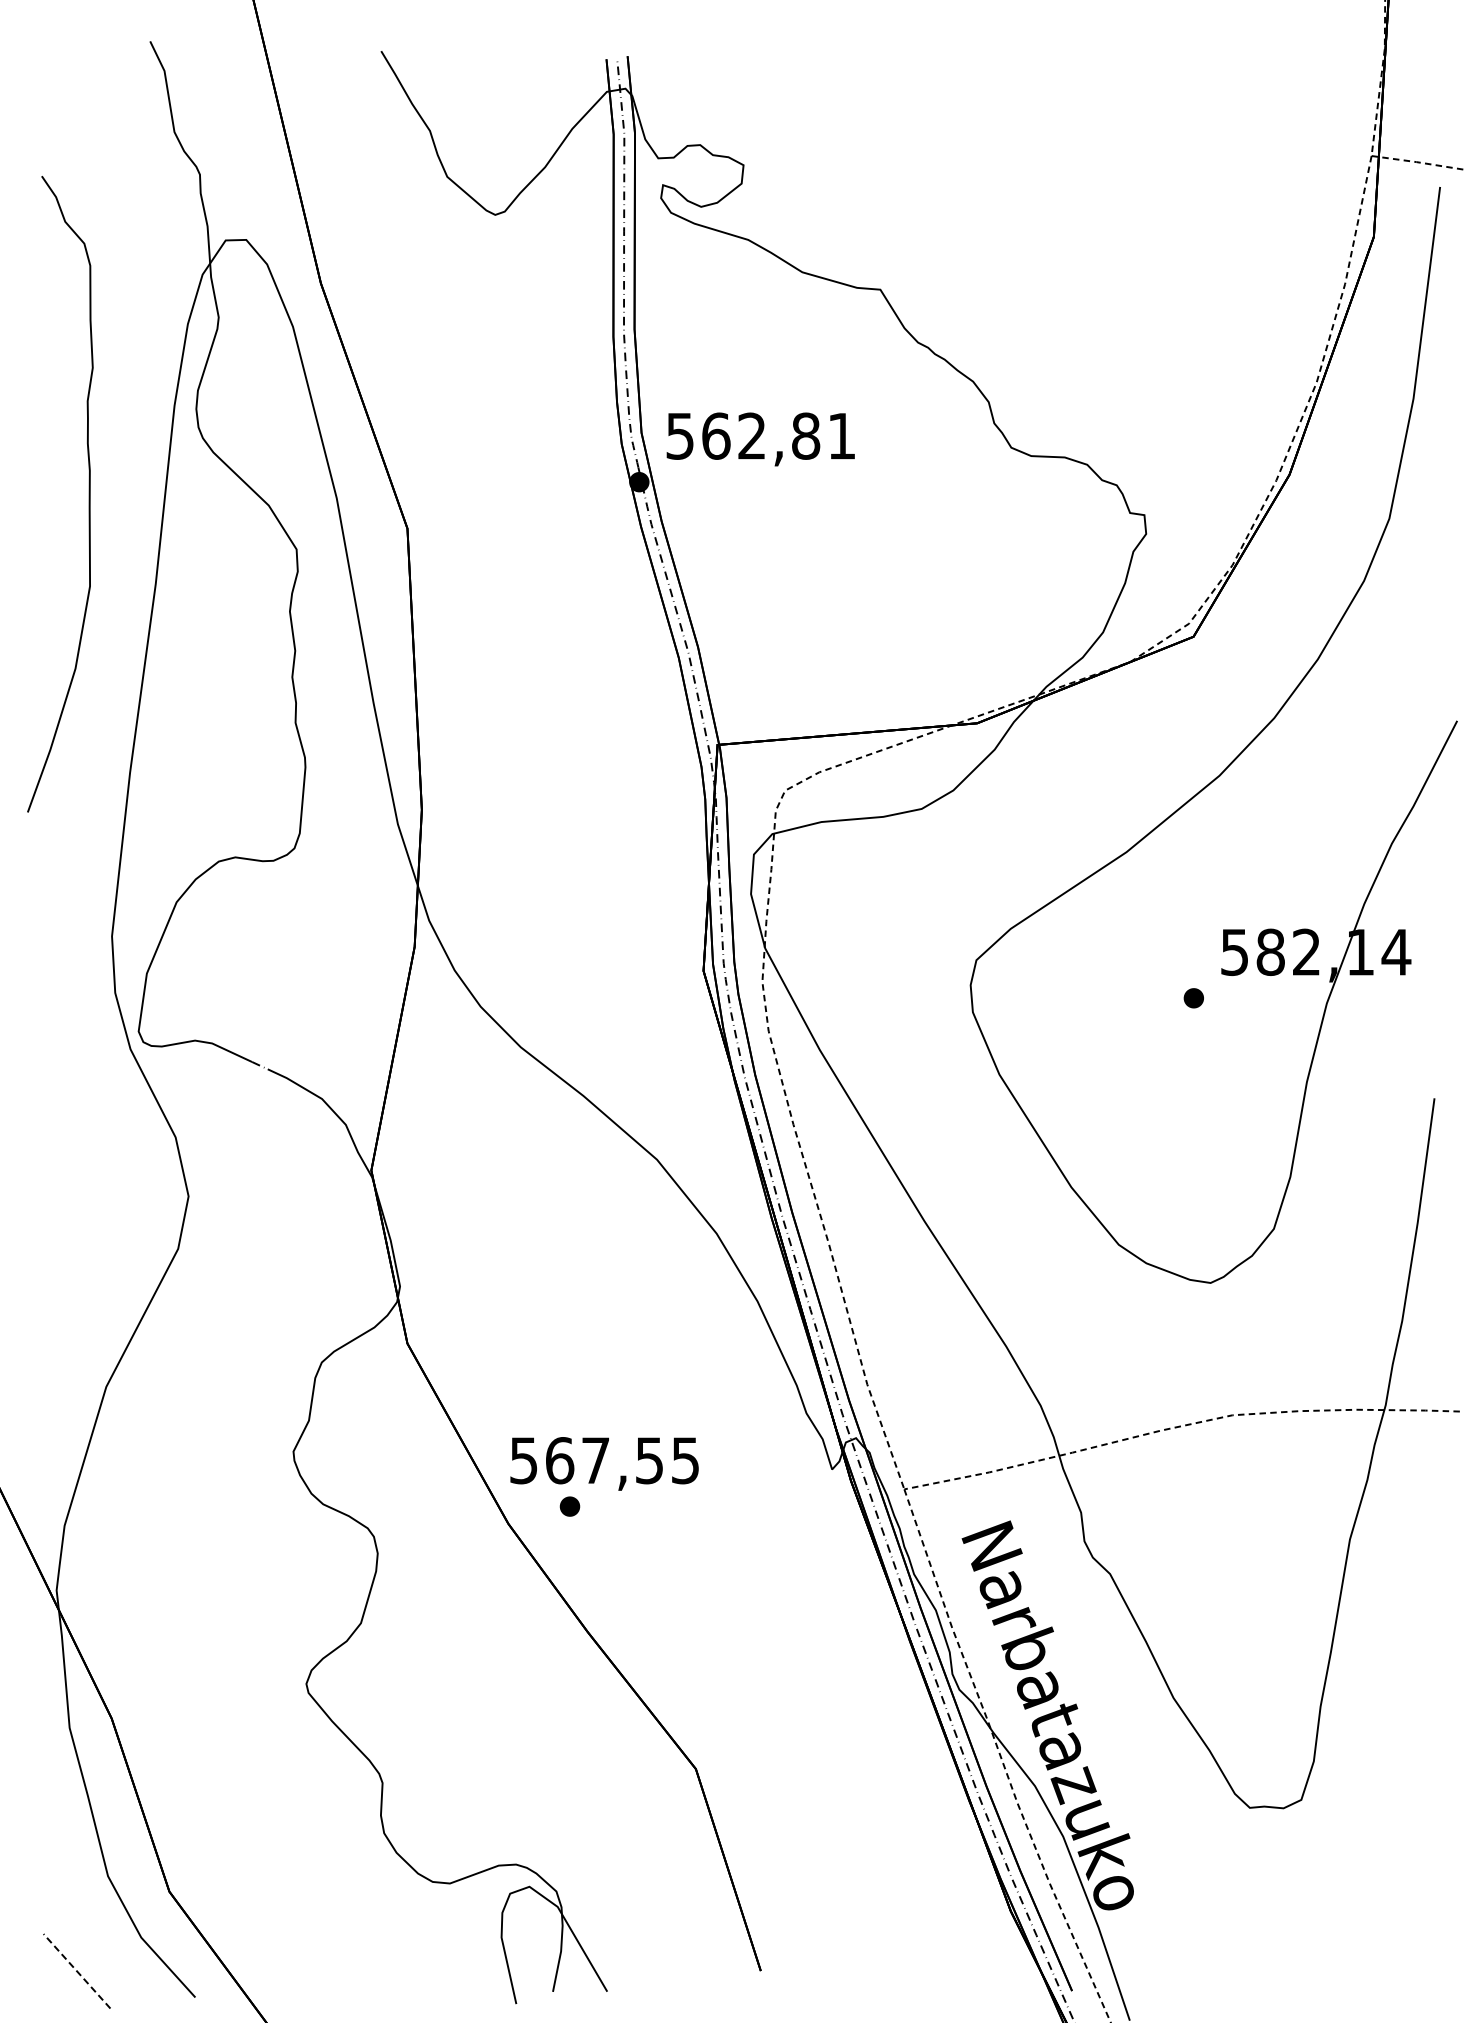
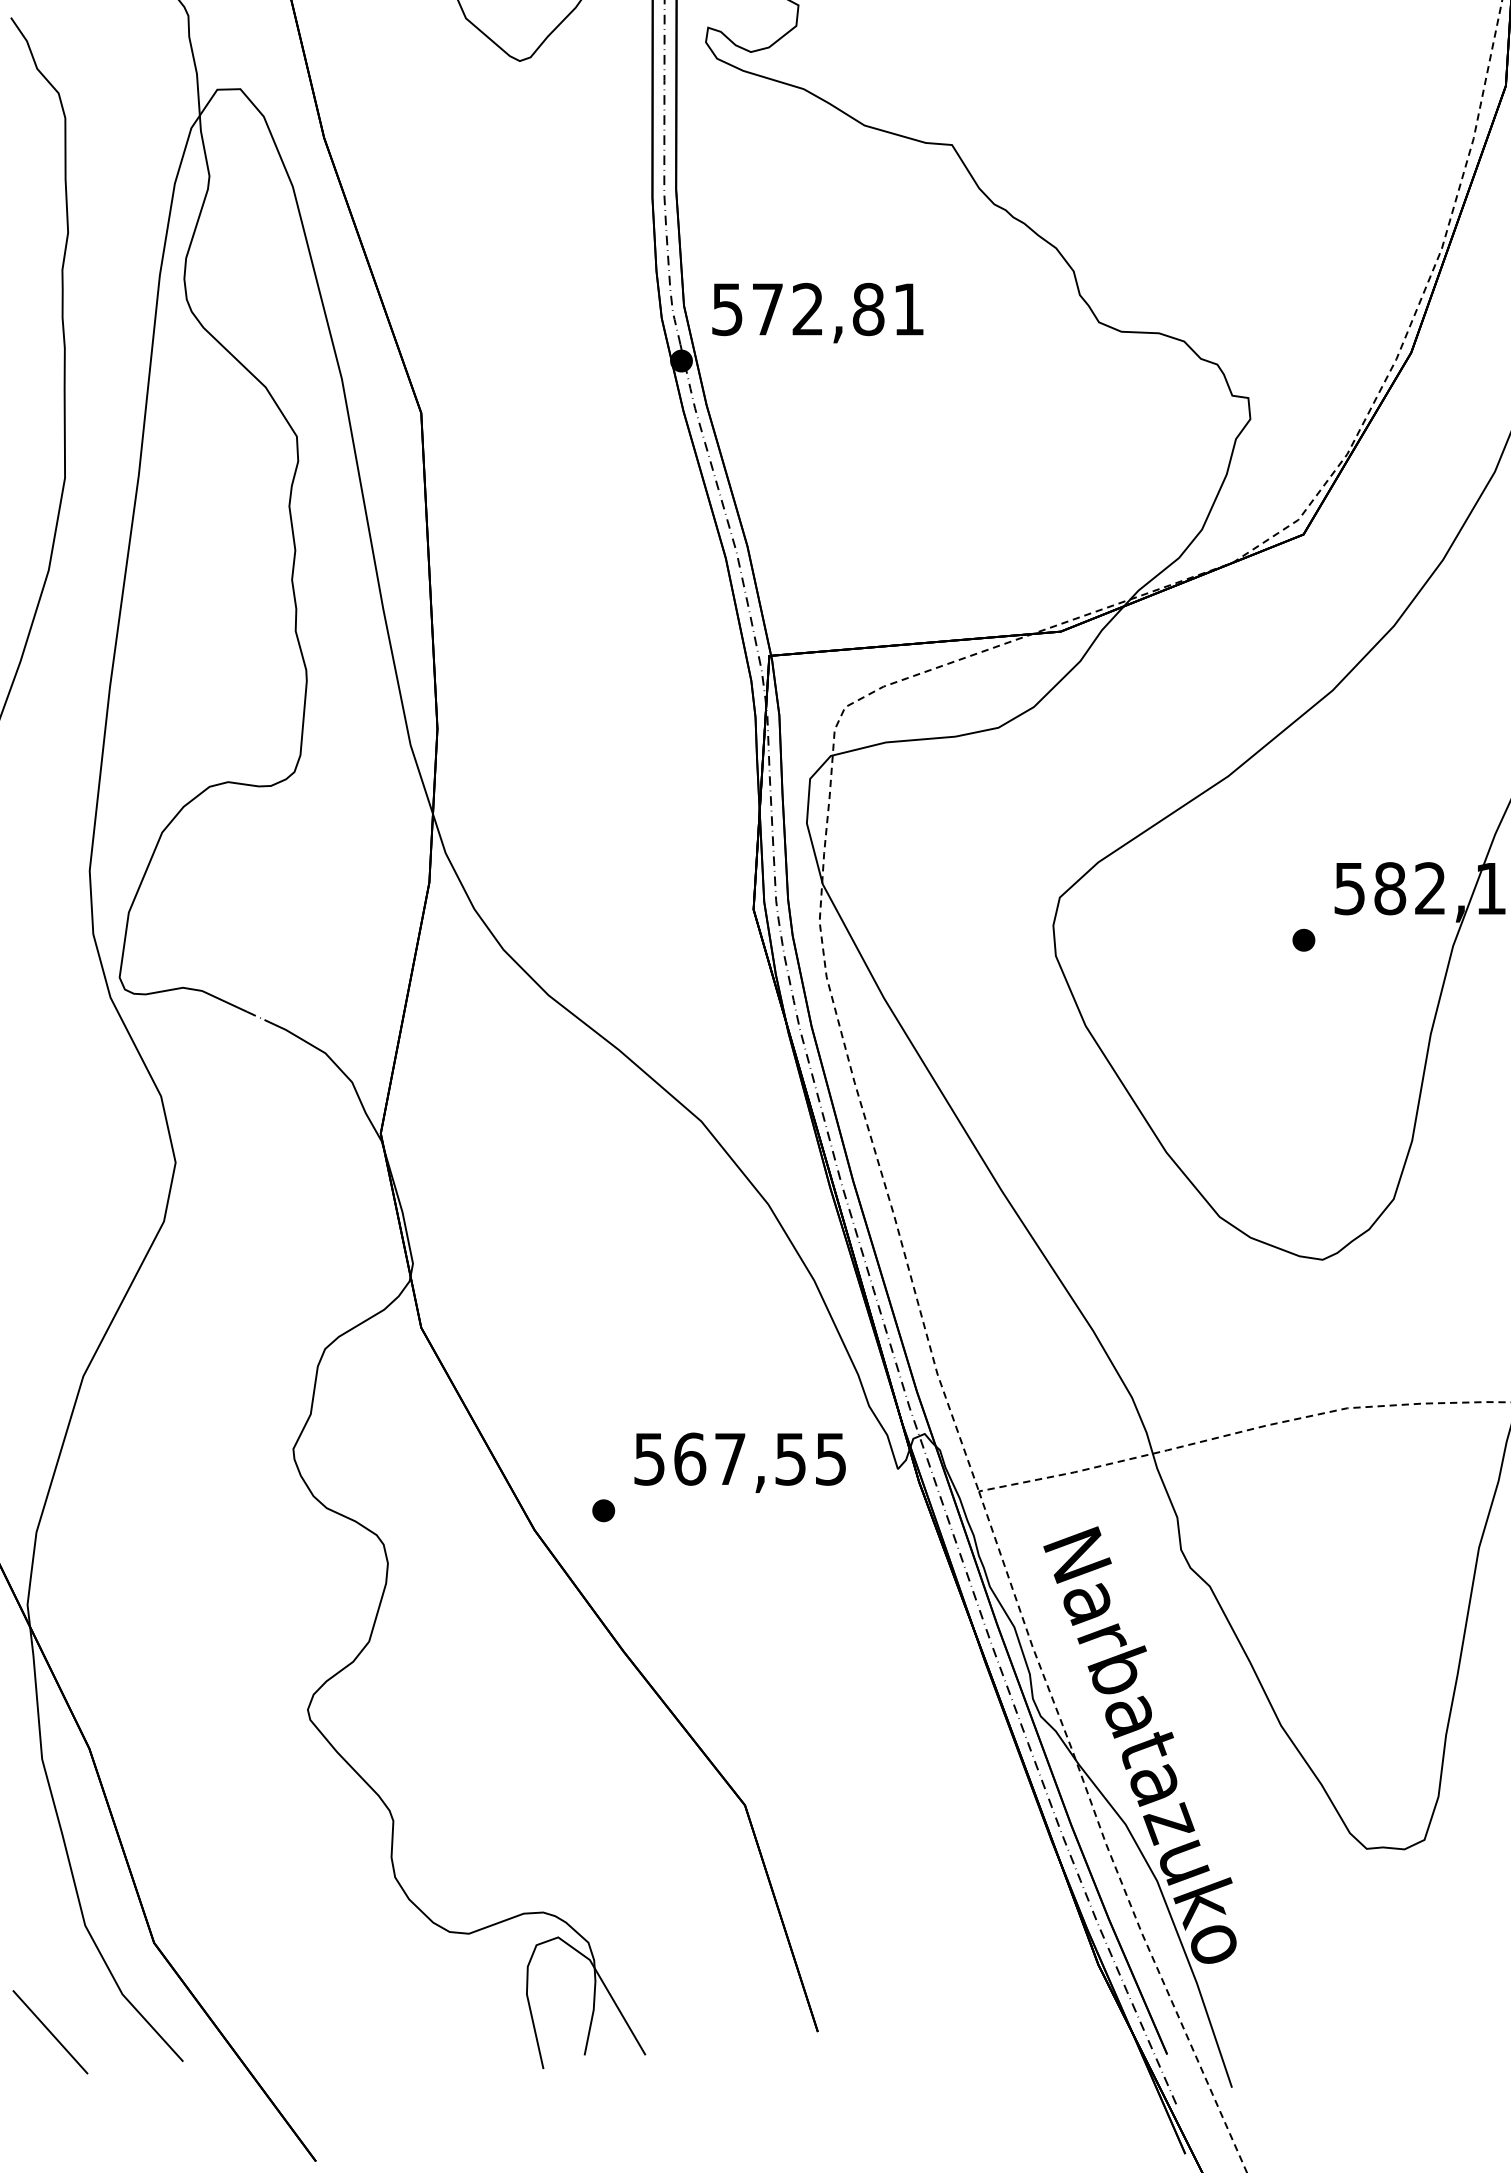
text: (716, 435) -> (768, 308), 562,81 -> 572,81
text: (604, 1463) -> (740, 1462), moved
line: (76, 1970) -> (49, 2031), dashed -> solid

